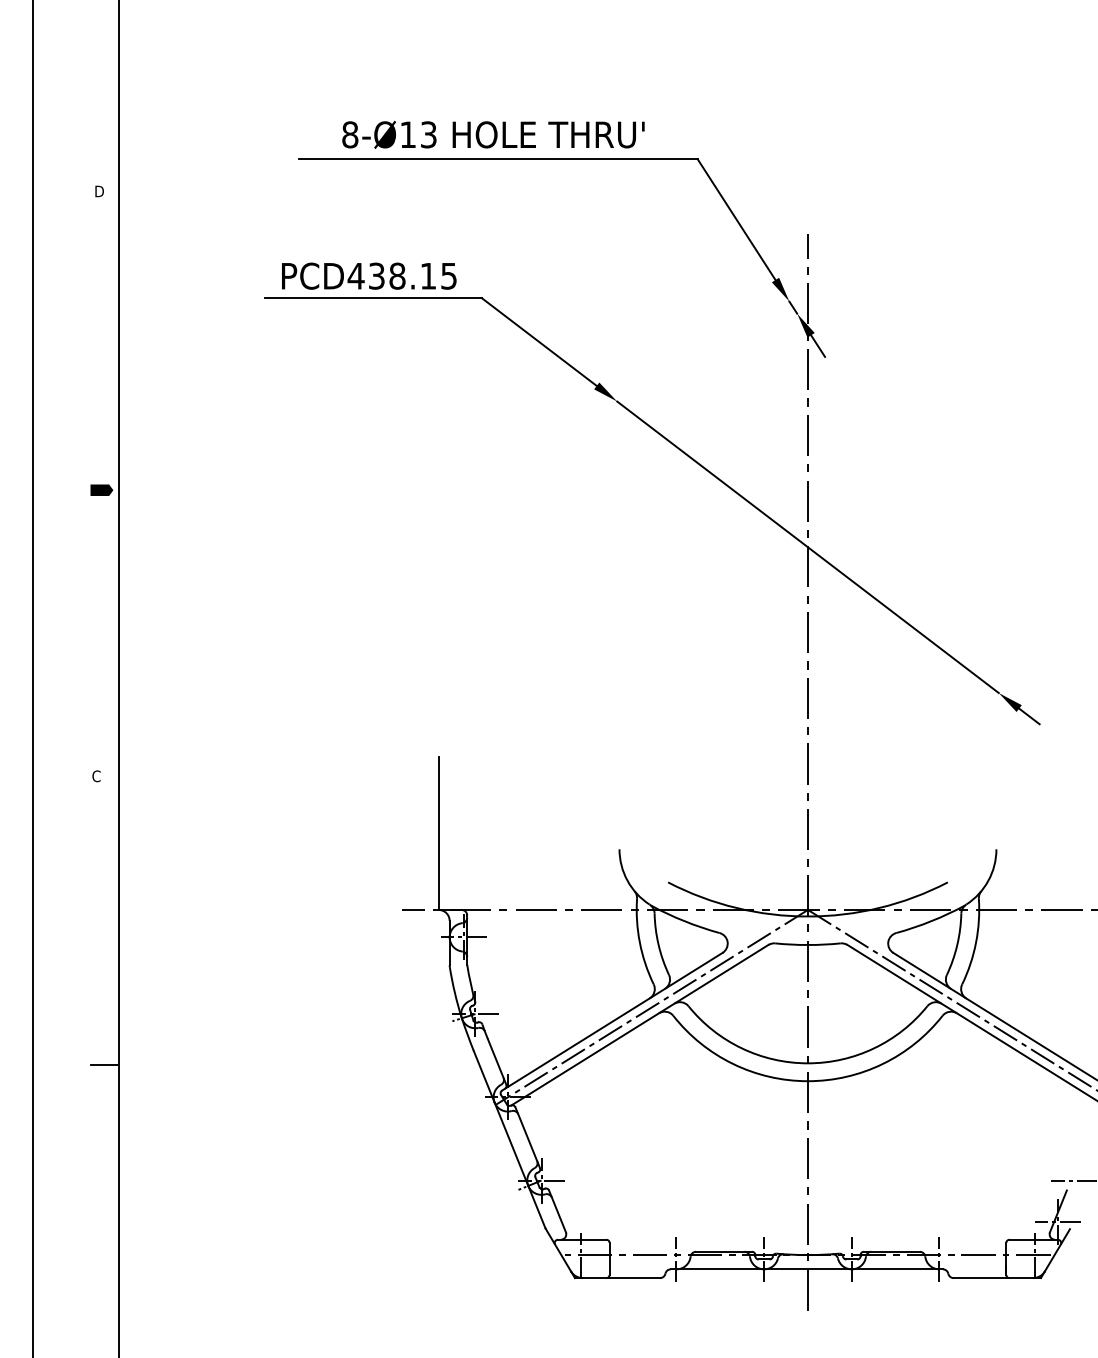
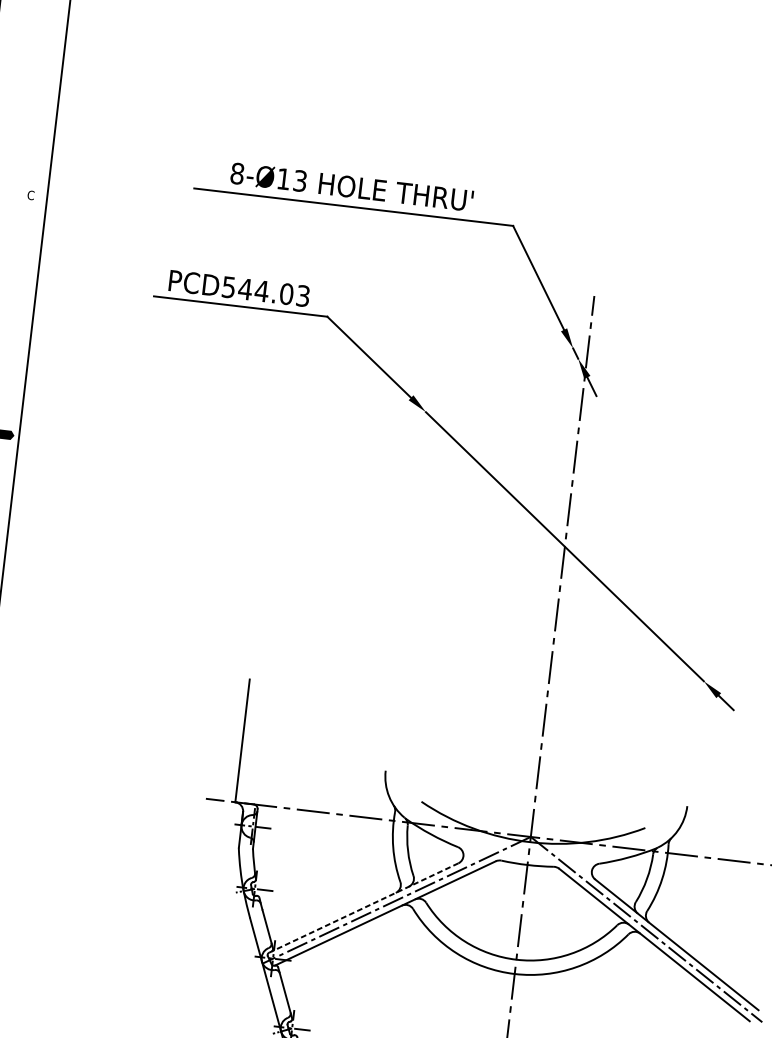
text: (98, 191) -> (30, 195), D -> C
text: (401, 275) -> (265, 291), PCD438.15 -> PCD544.03
line: (612, 1021) -> (363, 907), solid -> dashed

